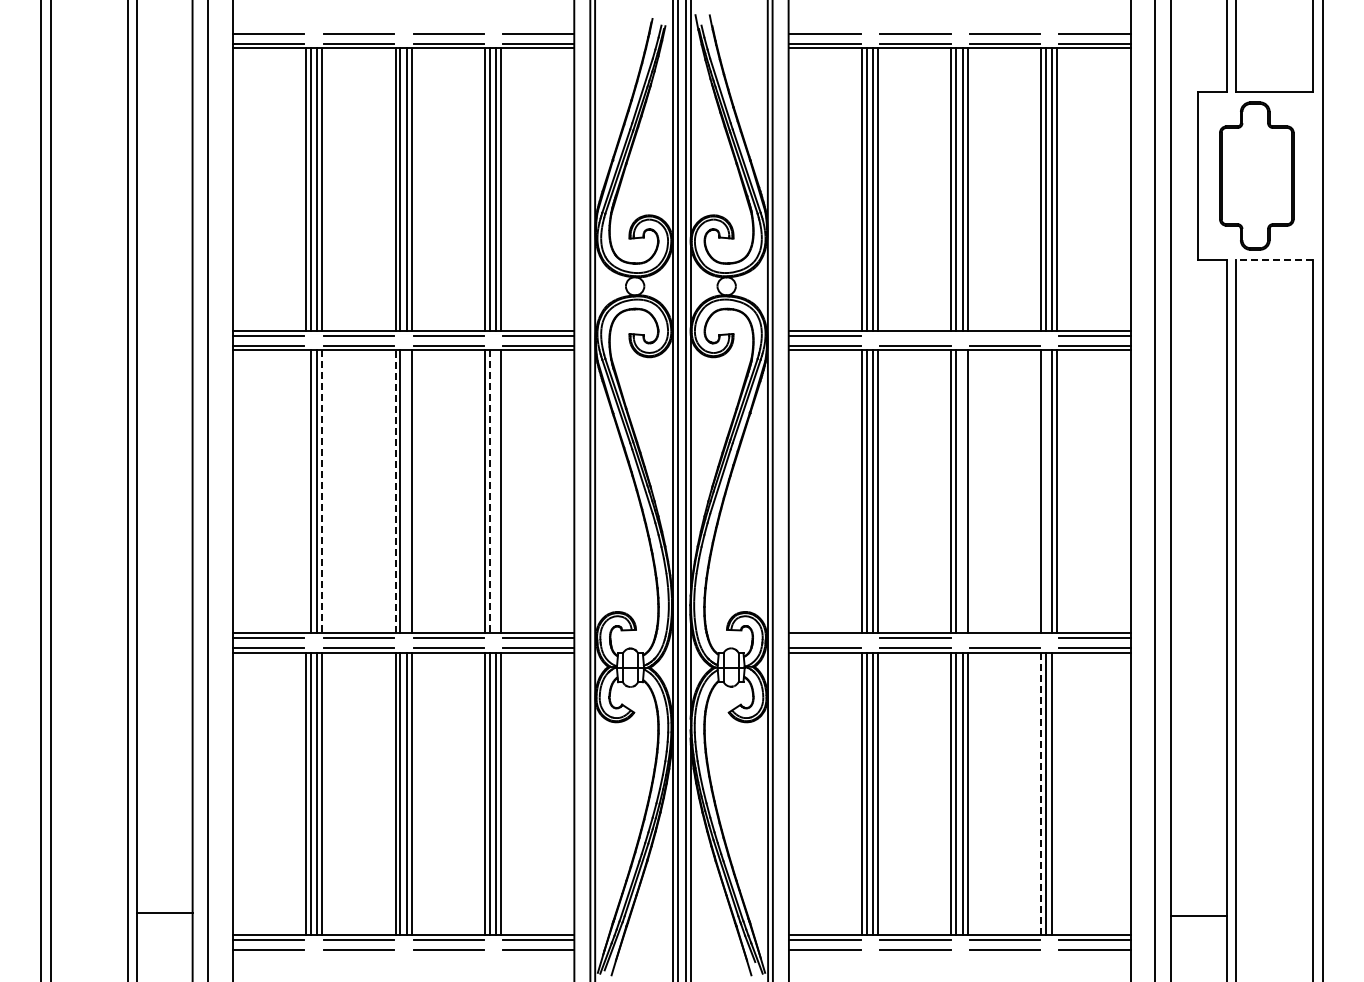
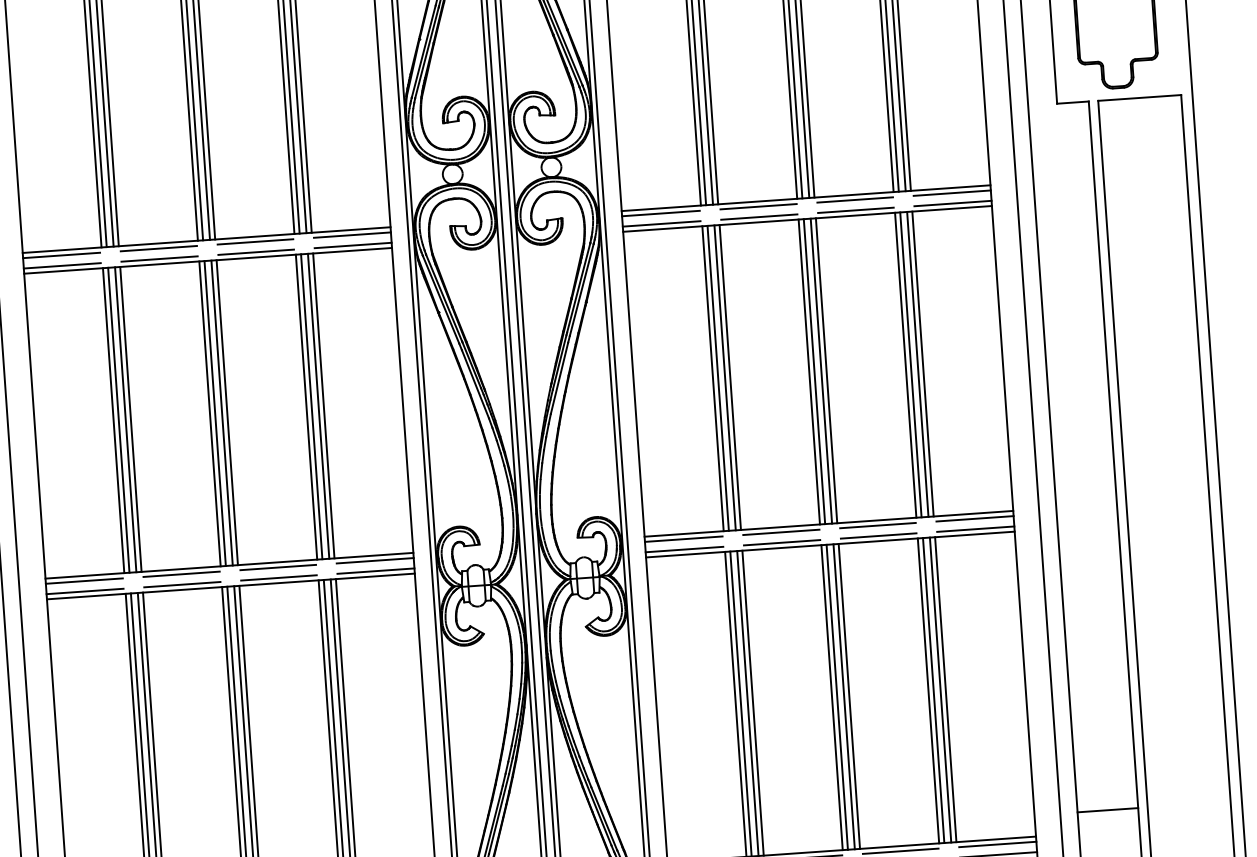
line: (1273, 260) -> (1139, 98), dashed -> solid
line: (915, 336) -> (758, 207), added
line: (1004, 336) -> (854, 200), added
line: (306, 491) -> (113, 420), added
line: (395, 491) -> (209, 413), dashed -> solid
line: (406, 491) -> (221, 412), added
line: (496, 491) -> (318, 405), added
line: (962, 491) -> (821, 370), added
line: (1045, 491) -> (910, 364), added
line: (322, 492) -> (131, 420), dashed -> solid
line: (489, 492) -> (311, 407), dashed -> solid
line: (824, 638) -> (683, 539), added
line: (1004, 638) -> (877, 526), added
line: (1056, 793) -> (945, 689), added
line: (1040, 794) -> (928, 691), dashed -> solid

